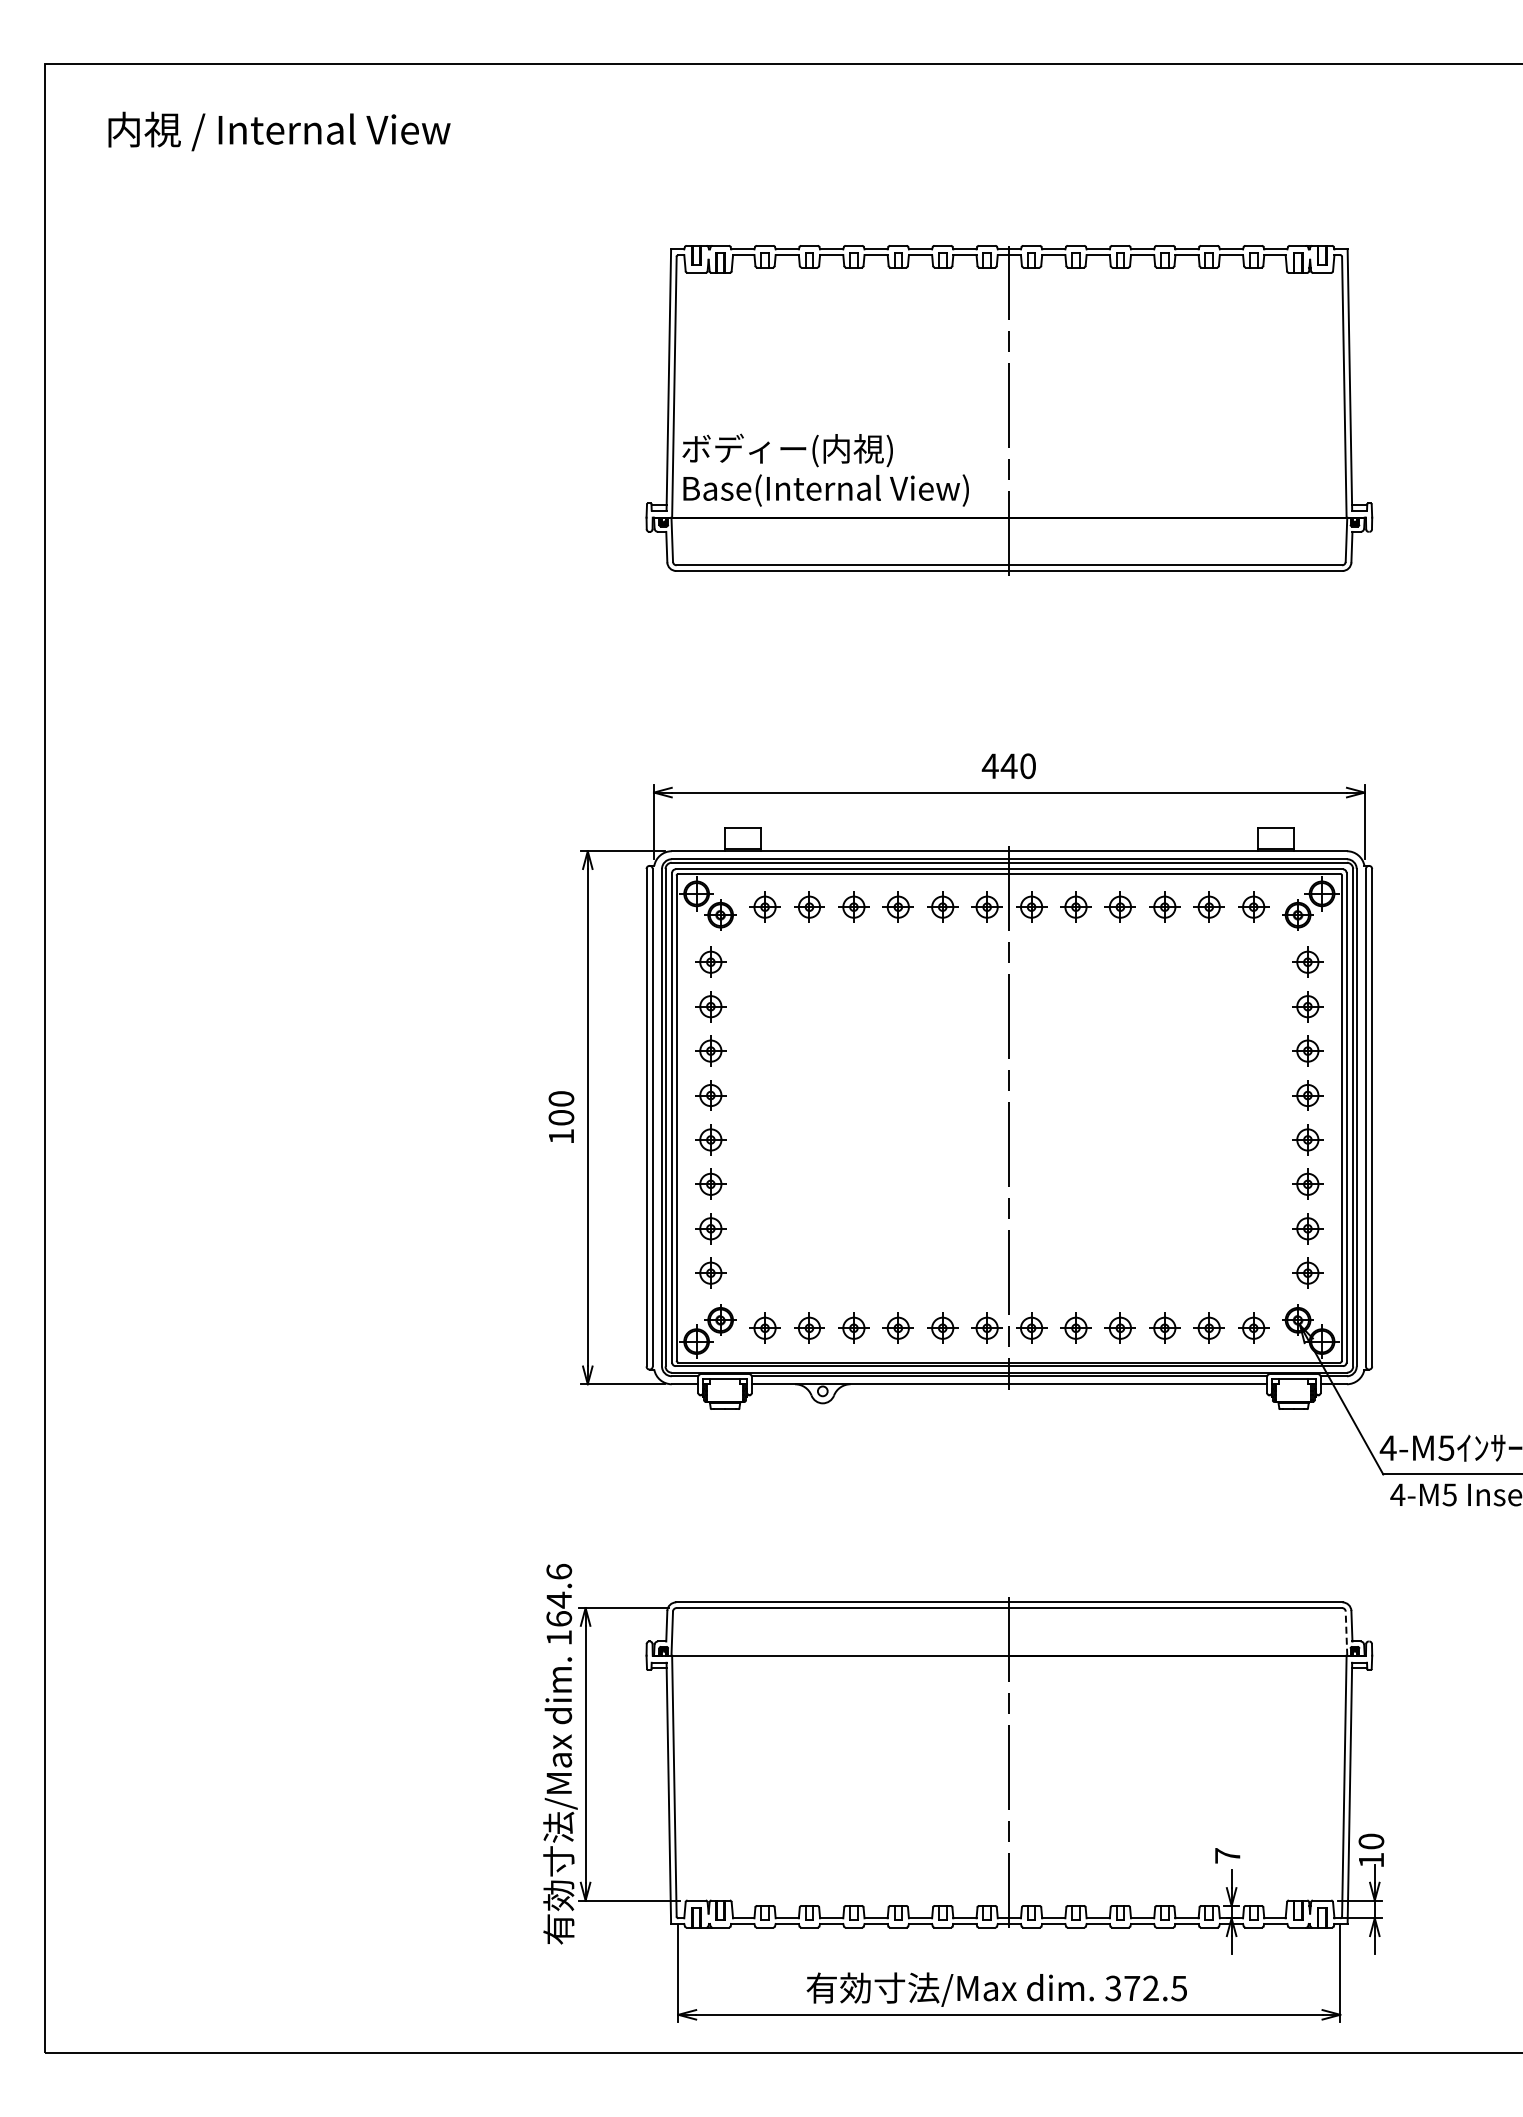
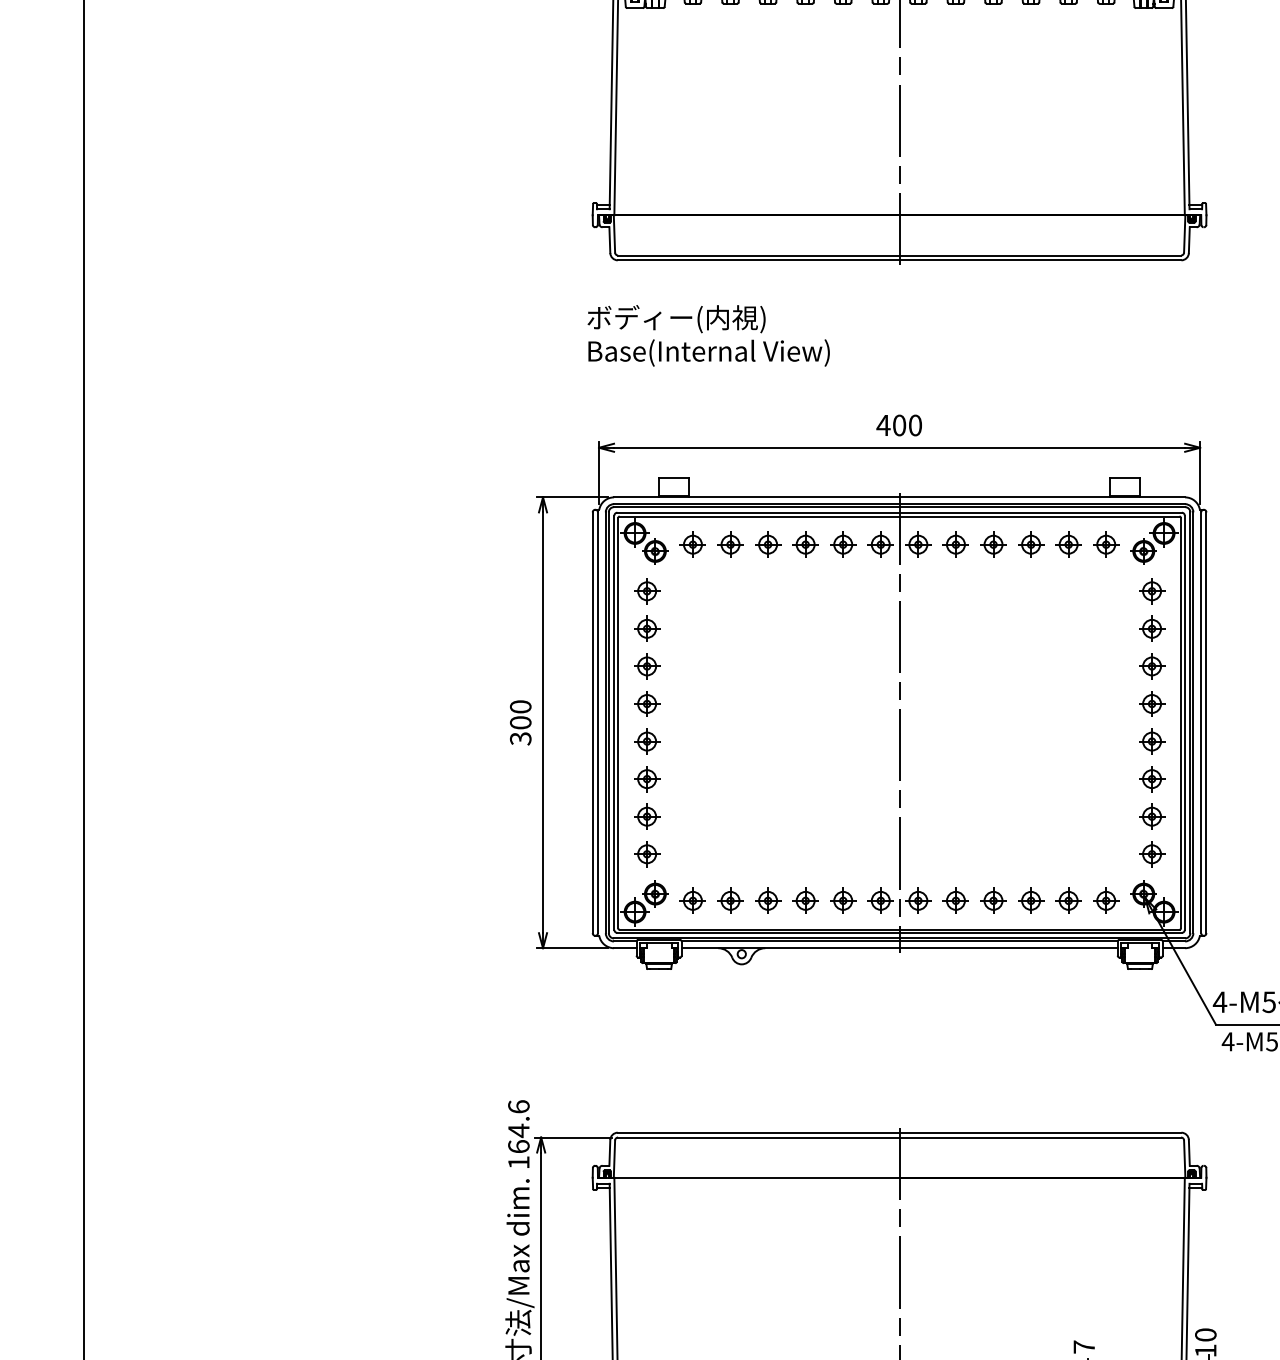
text: (825, 469) -> (708, 335), moved
text: (1008, 766) -> (898, 425), 440 -> 400
text: (561, 1136) -> (520, 738), 100 -> 300
line: (1346, 1633) -> (1184, 1159), dashed -> solid

